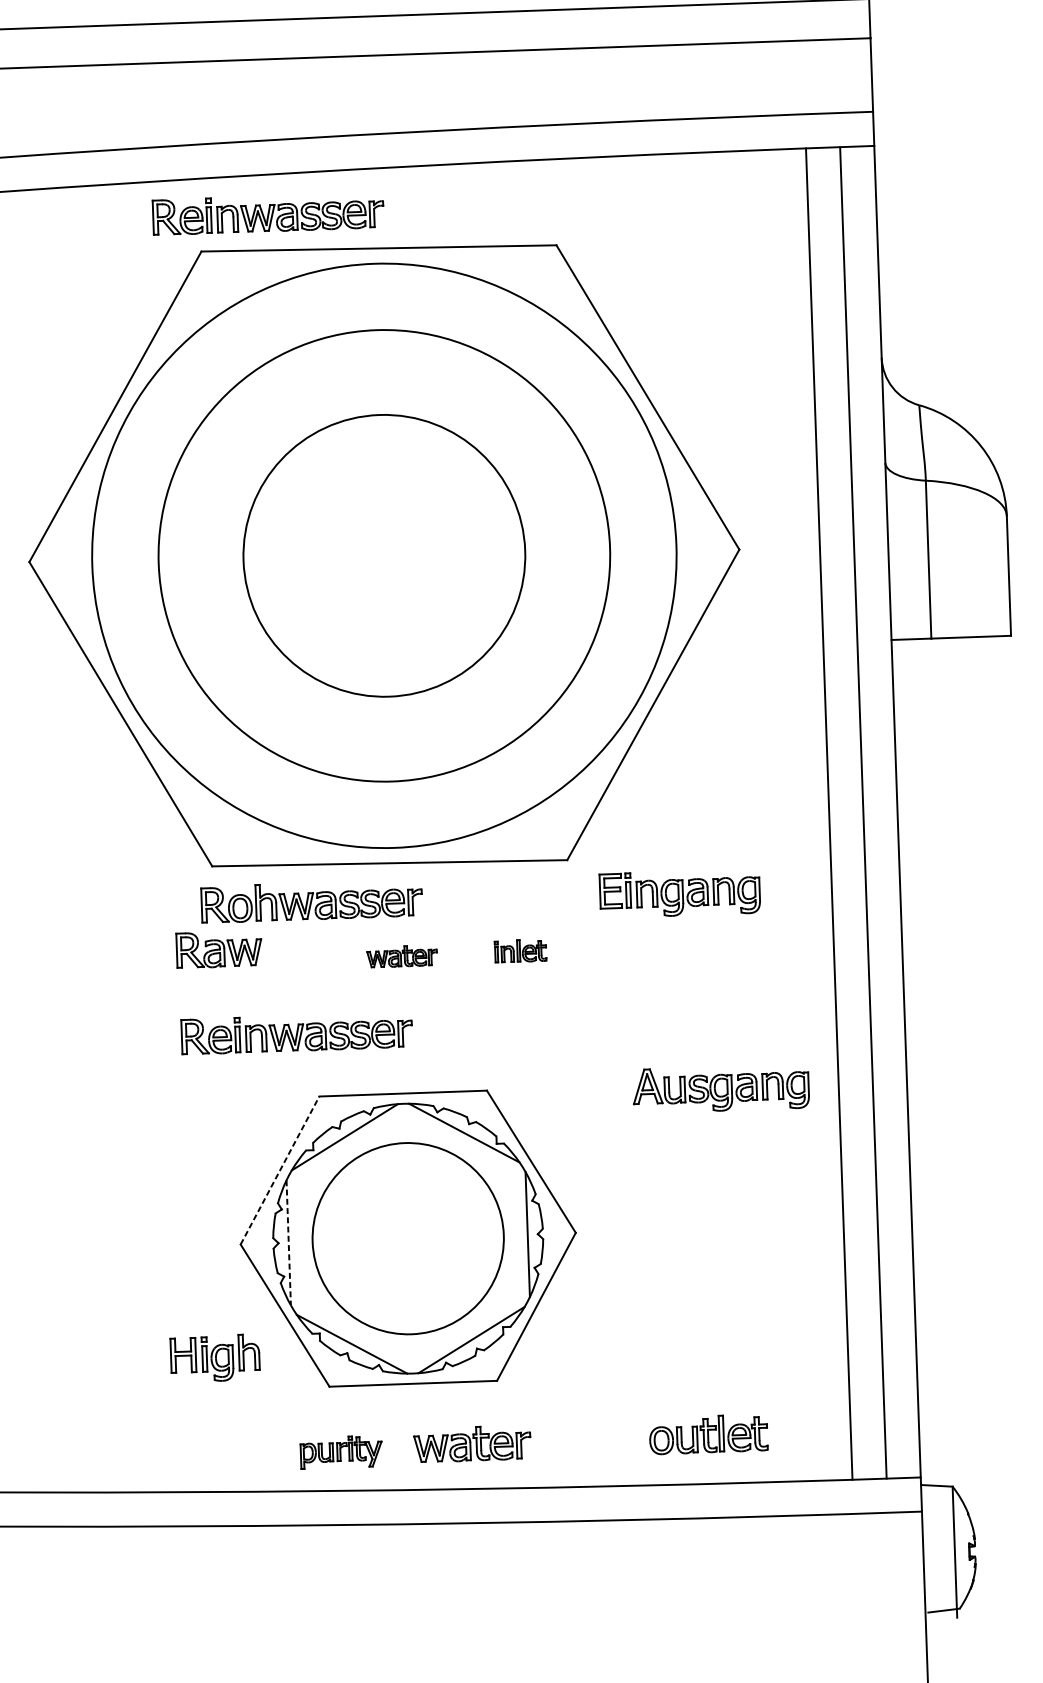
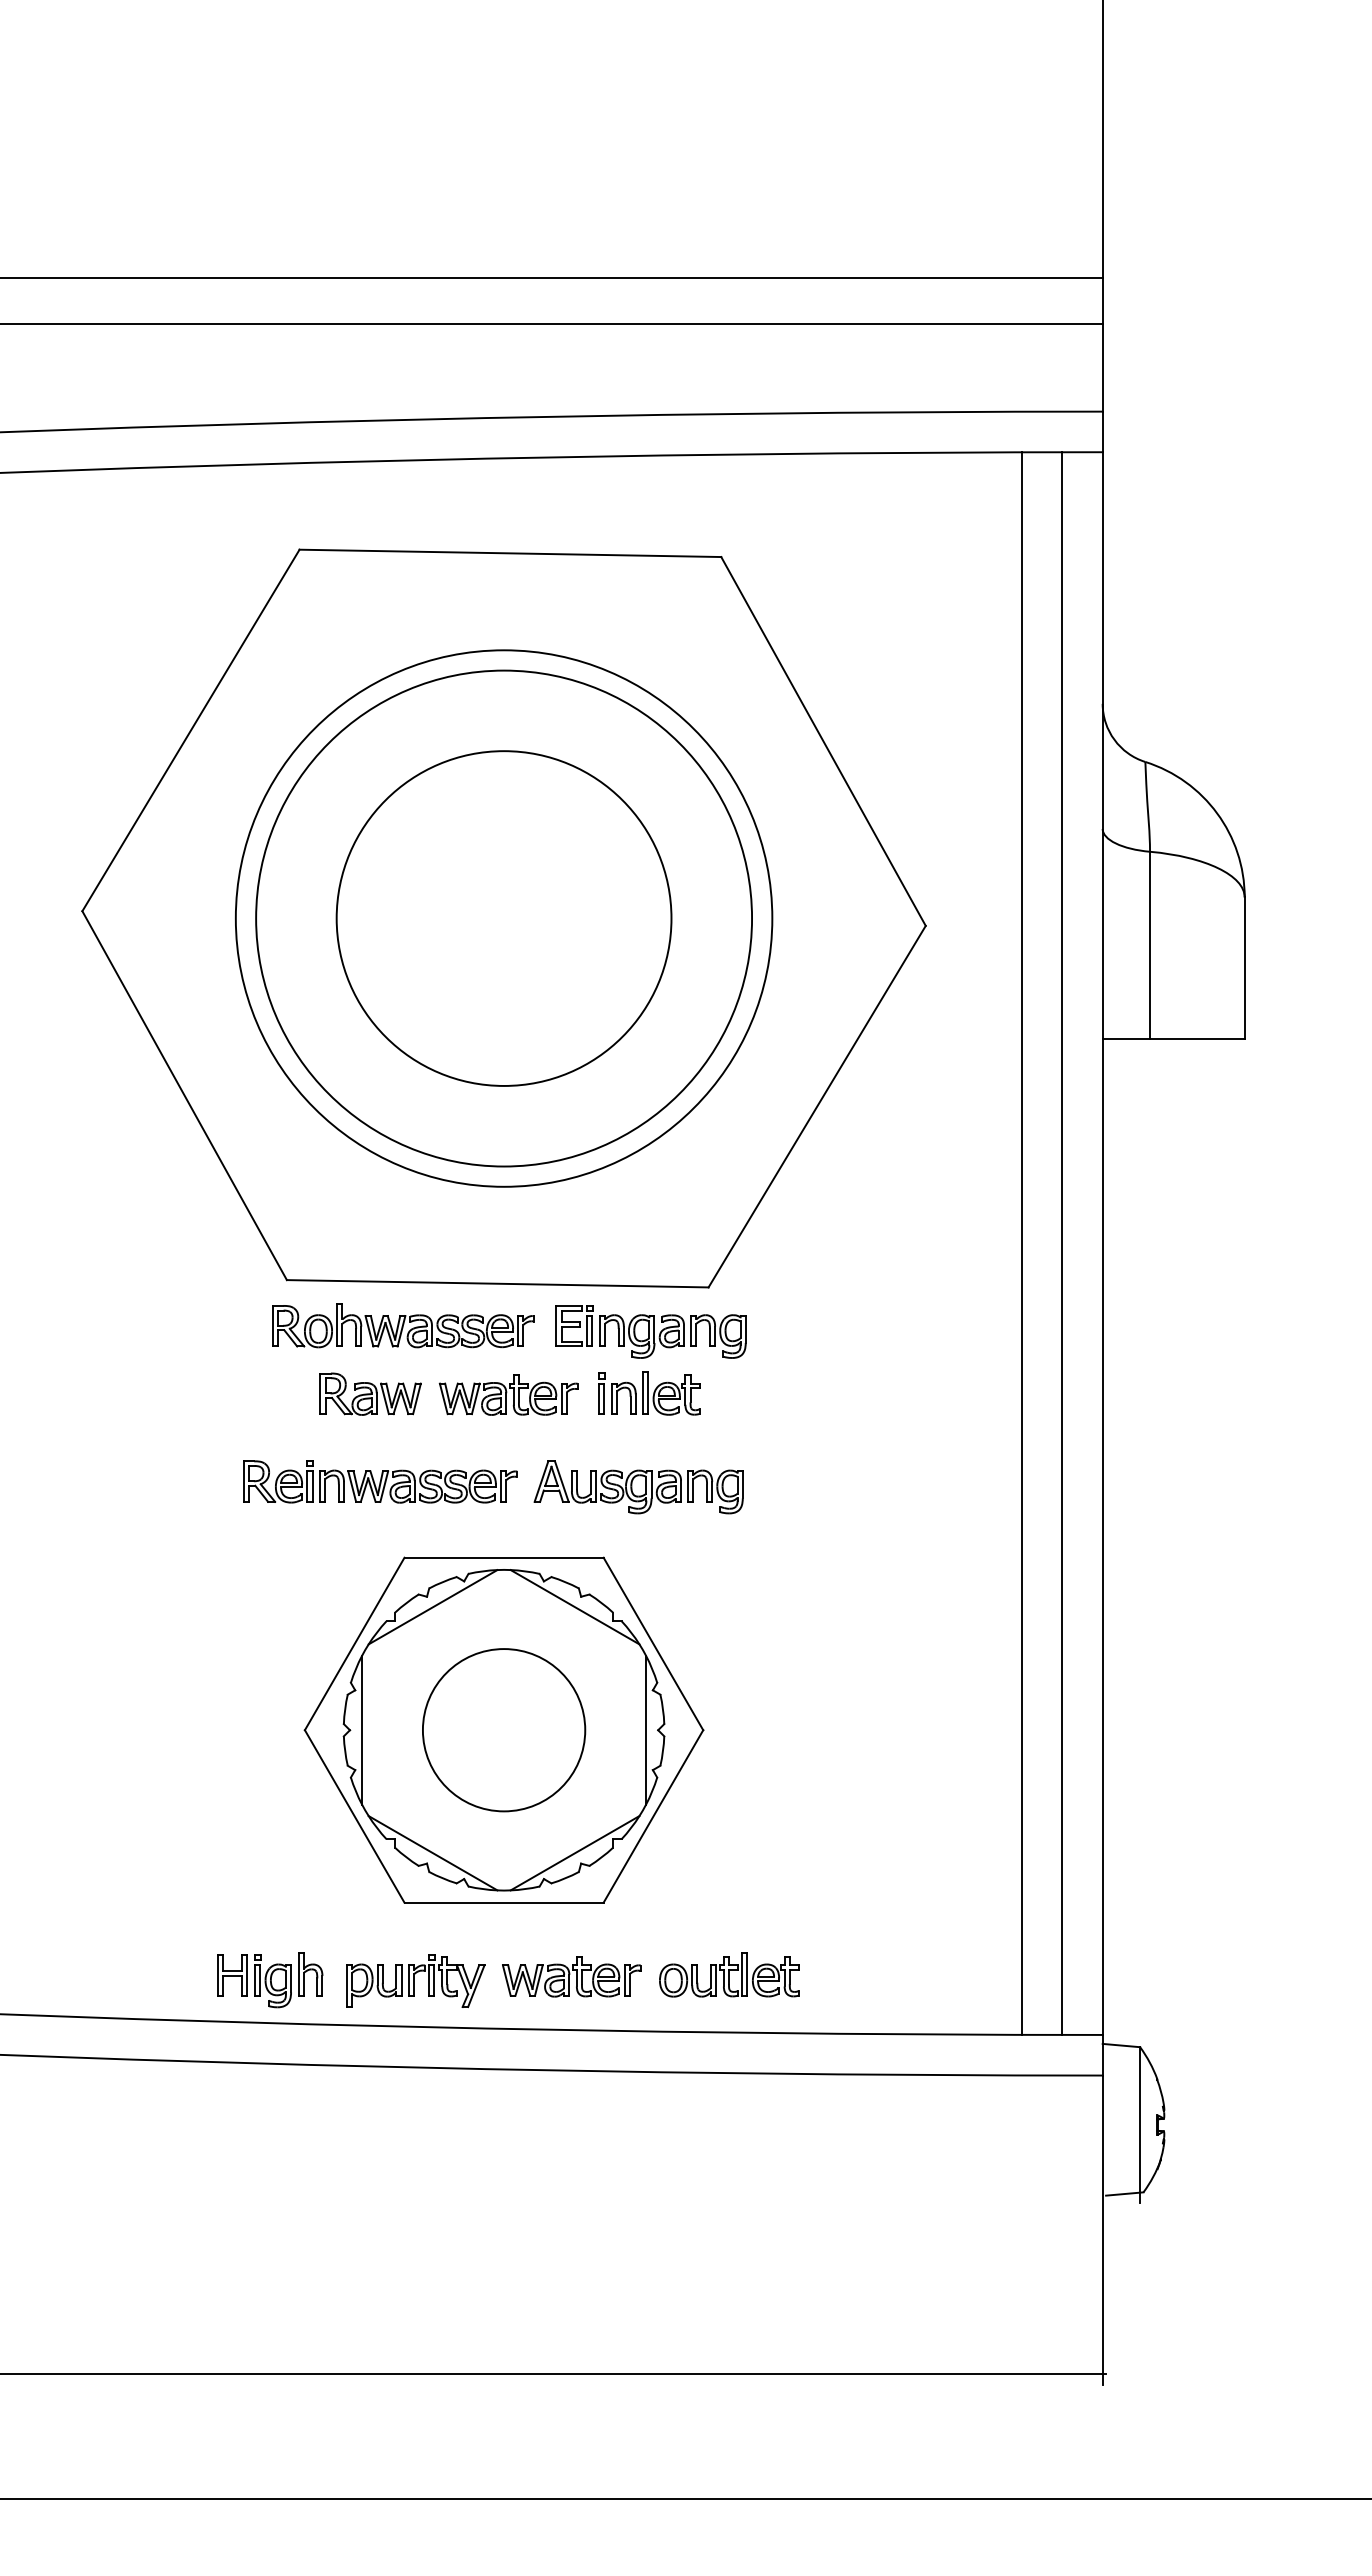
part: (268, 213) -> (380, 507), removed
circle: (384, 555) -> (504, 918), size x0.71
part: (679, 893) -> (650, 1331), moved
part: (219, 949) -> (370, 1393), moved
part: (520, 951) -> (649, 1393), size x1.67
part: (402, 956) -> (508, 1394), size x1.67
part: (720, 1089) -> (638, 1487), moved
line: (279, 1170) -> (354, 1643), dashed -> solid
circle: (407, 1238) -> (503, 1730), size x0.71
line: (289, 1243) -> (362, 1730), dashed -> solid
part: (215, 1358) -> (270, 1980), moved
part: (708, 1433) -> (729, 1974), moved
part: (341, 1451) -> (415, 1980), size x1.43

